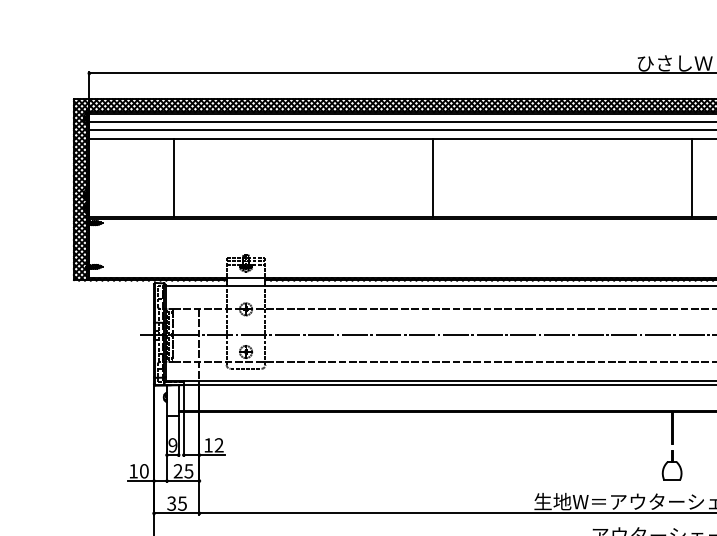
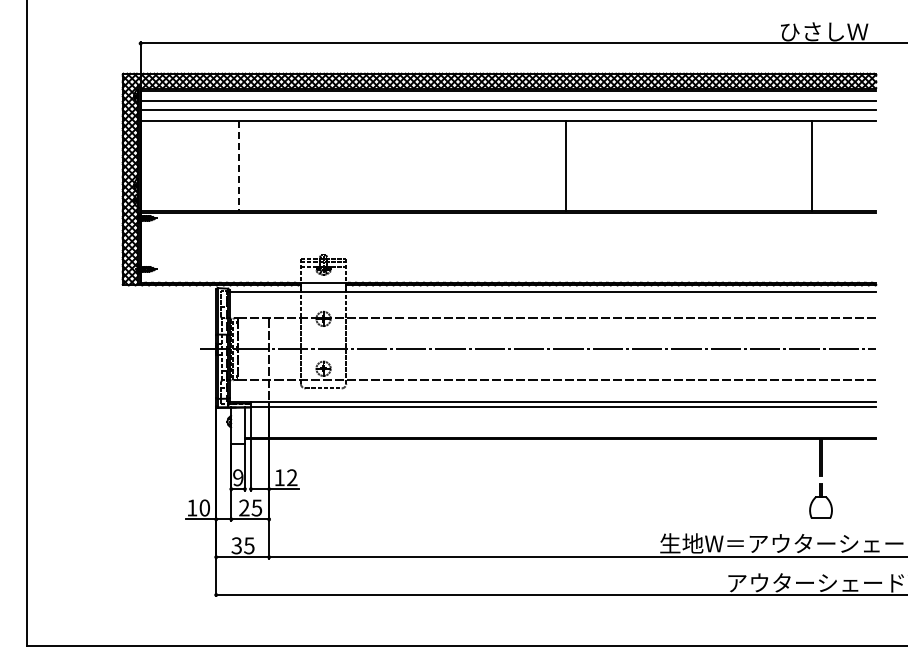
line: (432, 177) -> (566, 165), moved
line: (691, 177) -> (811, 165), moved
line: (173, 178) -> (238, 166), solid -> dashed

